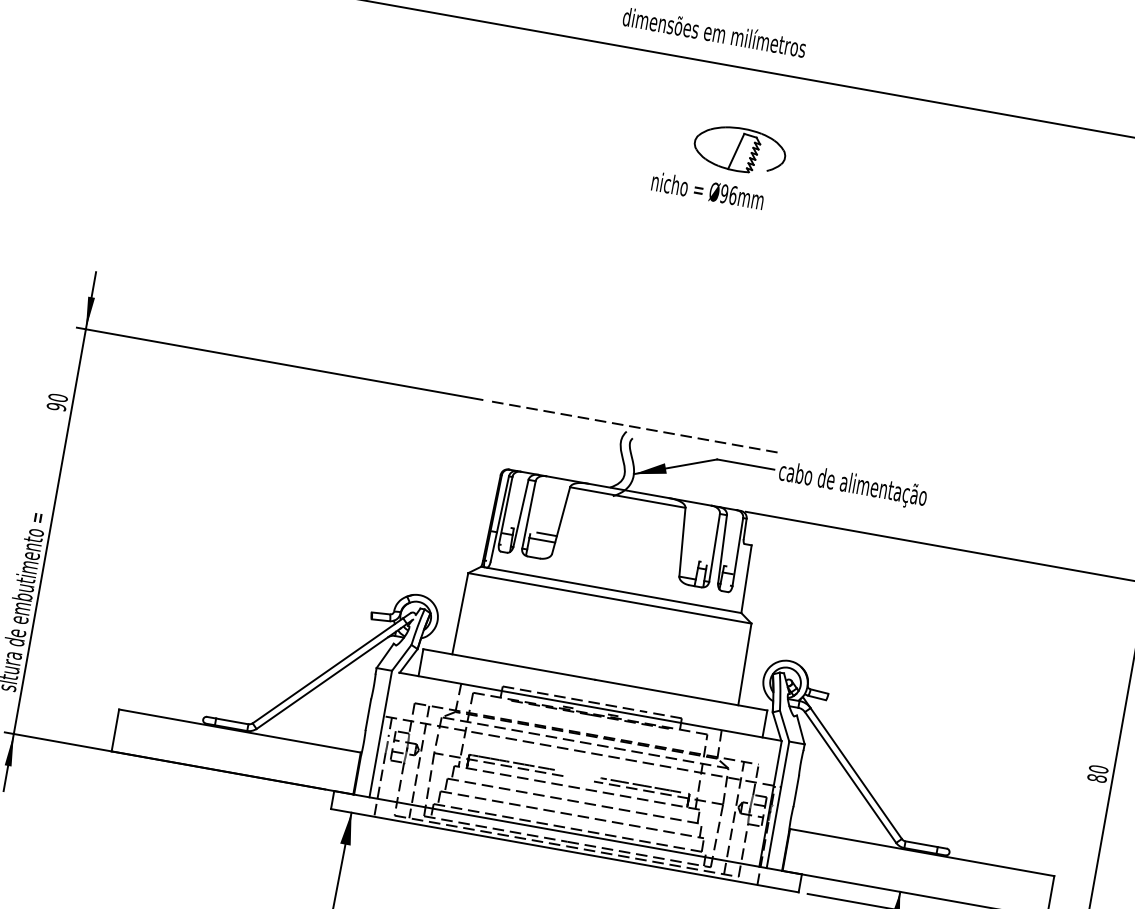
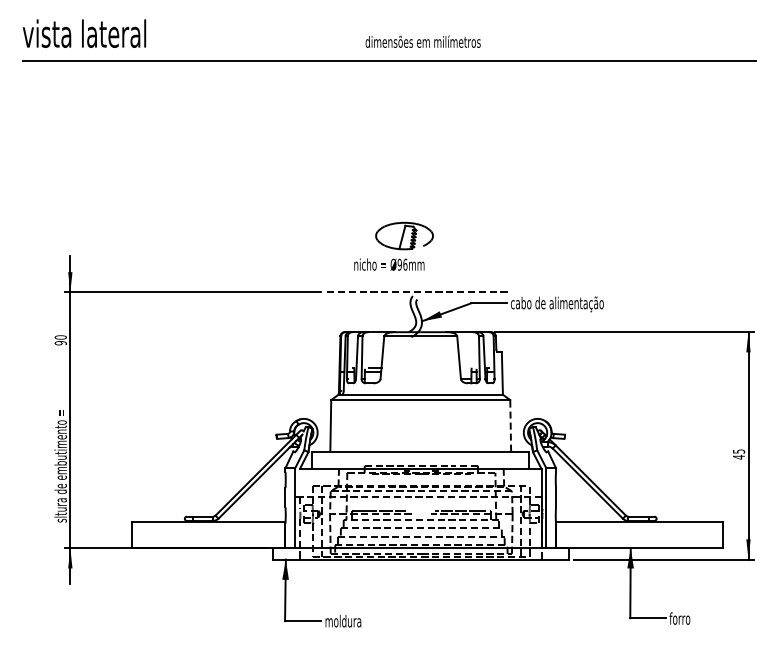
part: (719, 161) -> (393, 245), moved
line: (744, 663) -> (510, 425), solid -> dashed
text: (1097, 773) -> (738, 454), 80 -> 45

